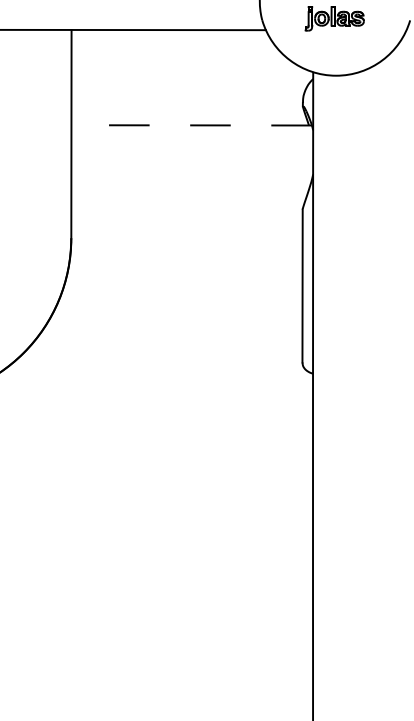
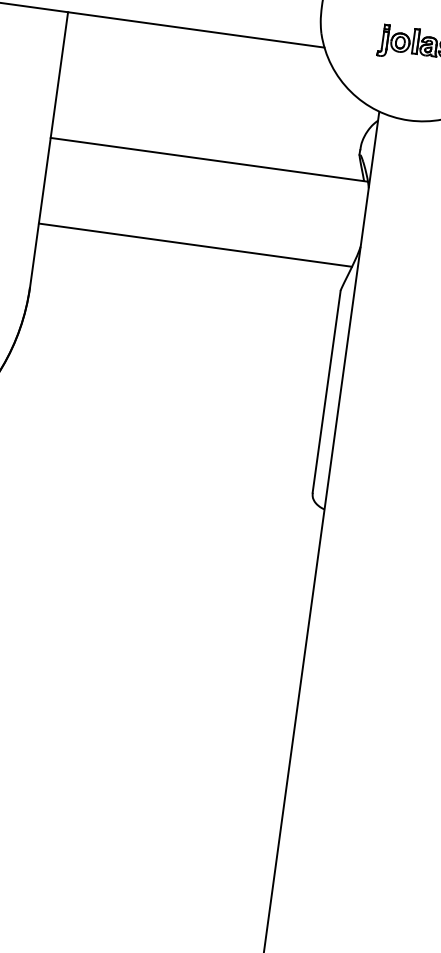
line: (191, 125) -> (209, 159), dashed -> solid
line: (189, 190) -> (194, 245), added

